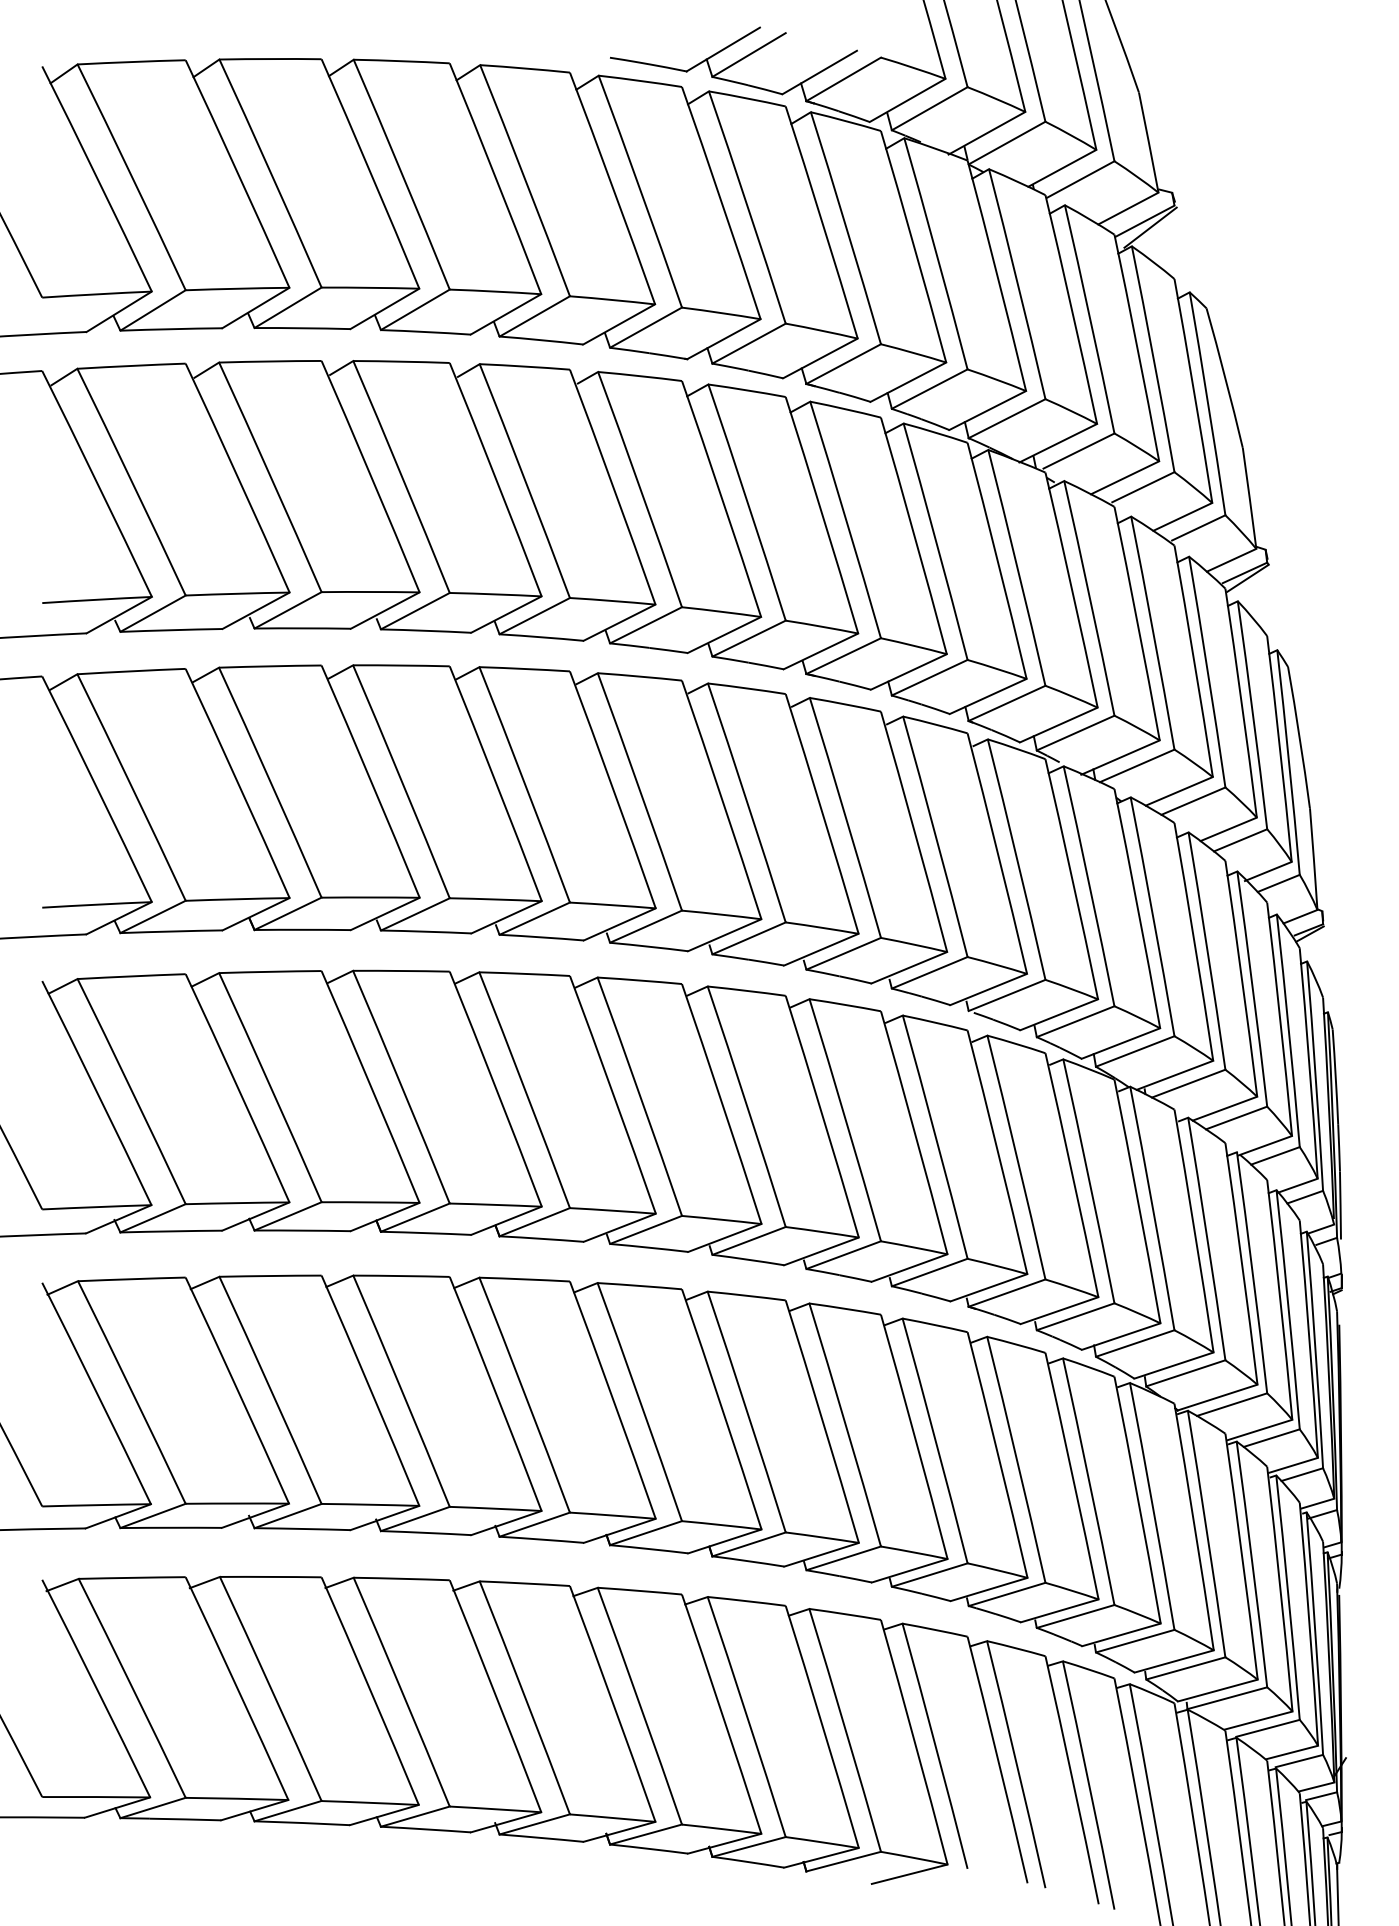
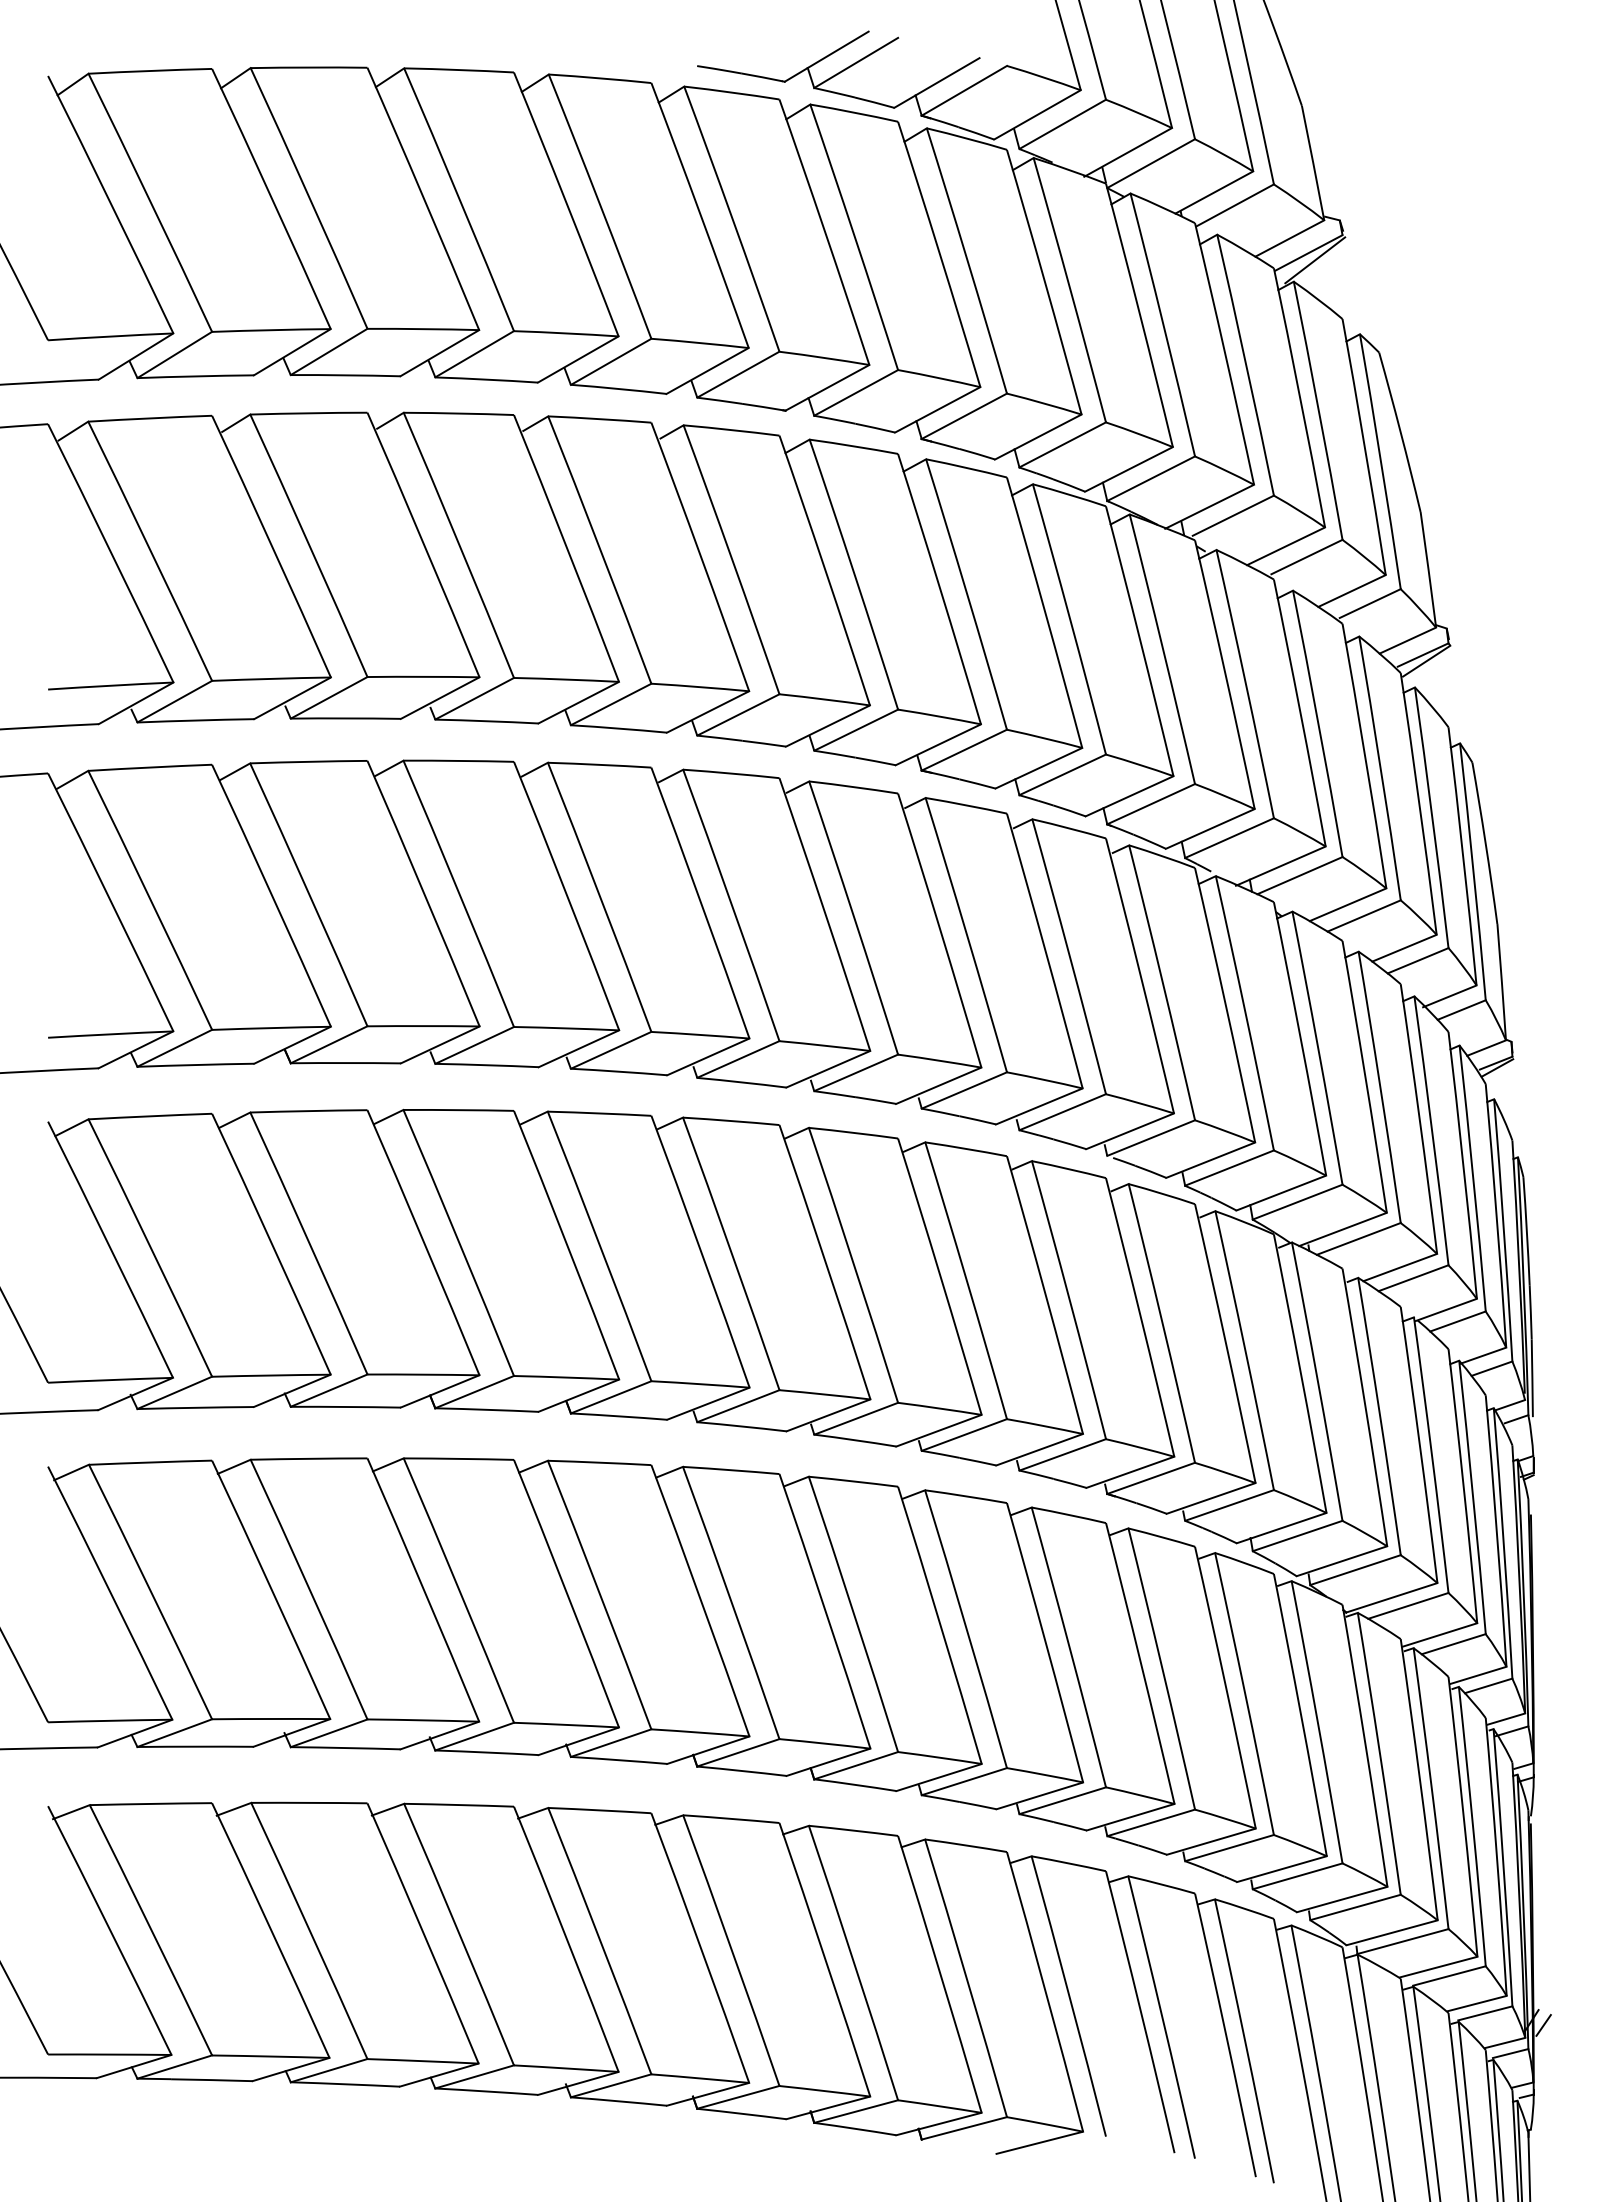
line: (1350, 1771) -> (1543, 2025), added

